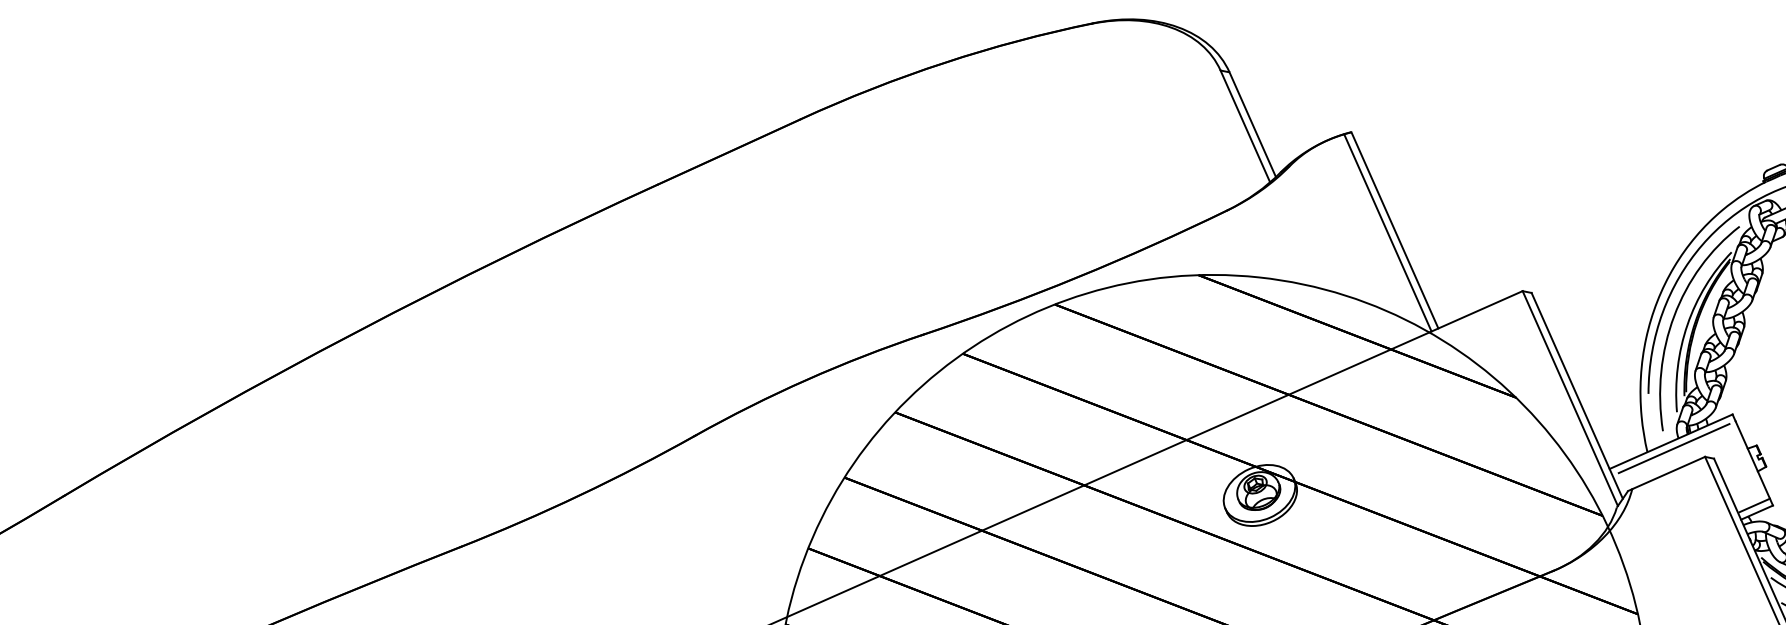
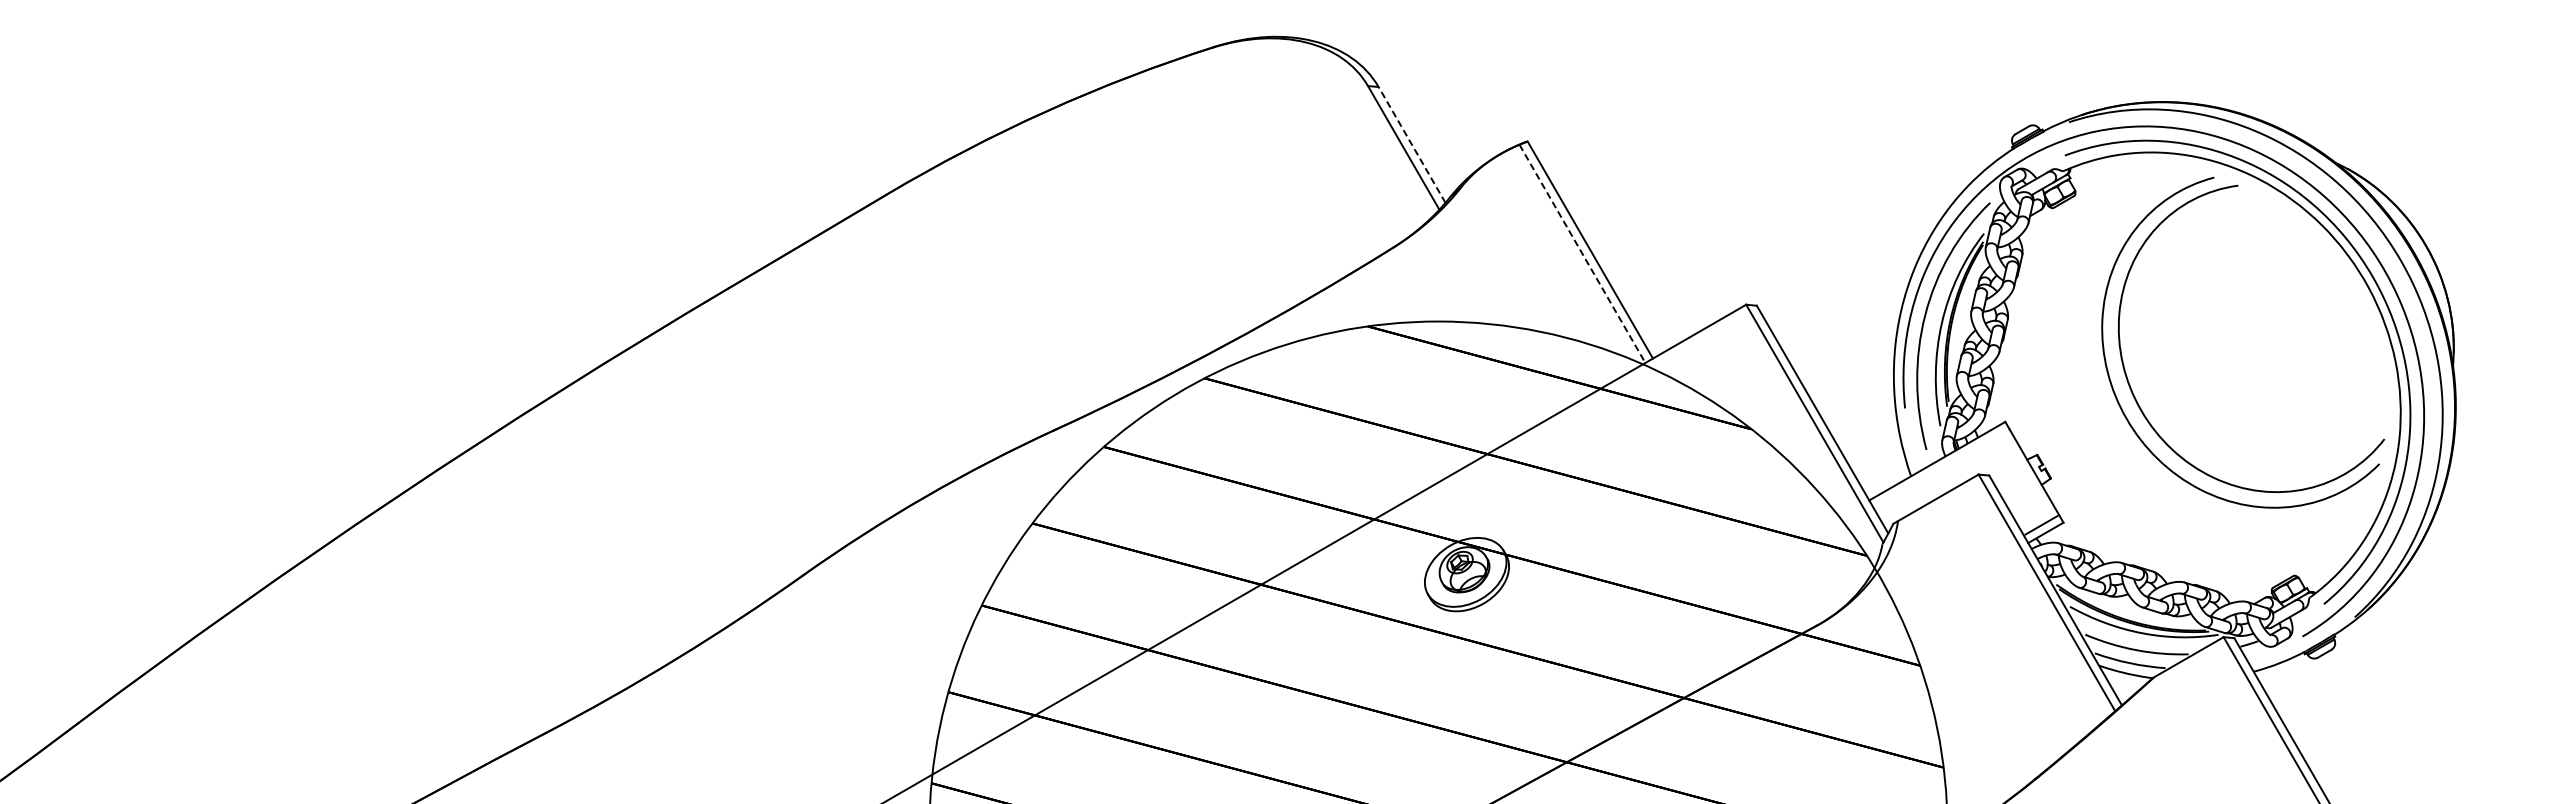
line: (1253, 124) -> (1412, 144), solid -> dashed
line: (1387, 232) -> (1582, 253), solid -> dashed
line: (1674, 448) -> (1941, 468), removed

